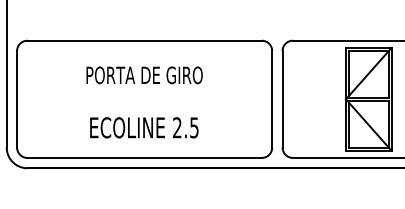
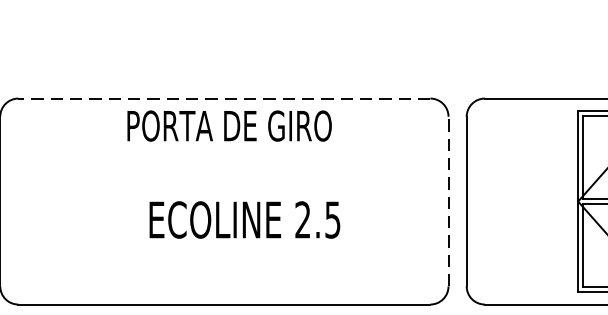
line: (144, 40) -> (224, 98), solid -> dashed
text: (144, 75) -> (229, 126), moved
line: (272, 98) -> (449, 200), solid -> dashed
text: (144, 127) -> (245, 219), moved

